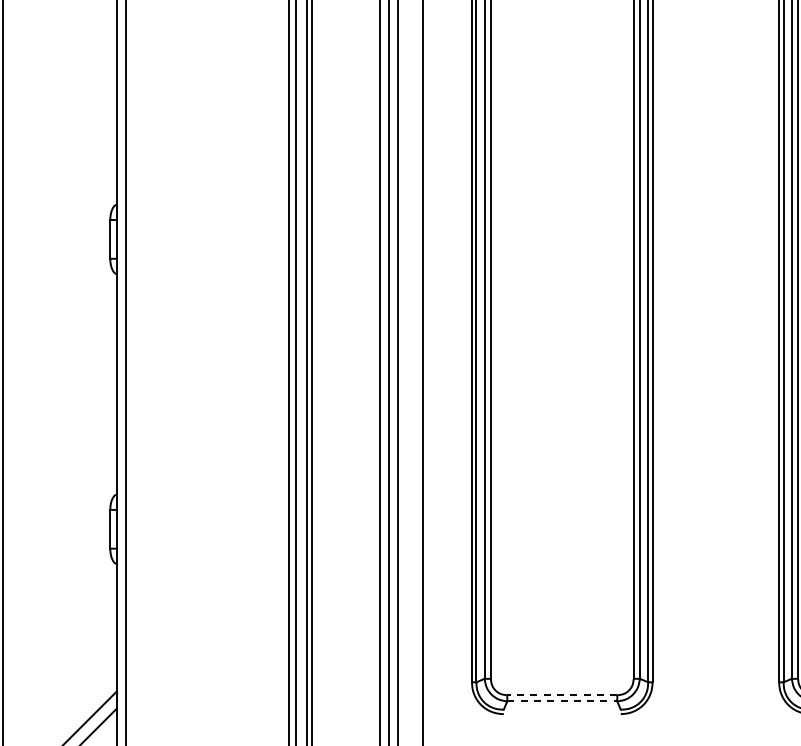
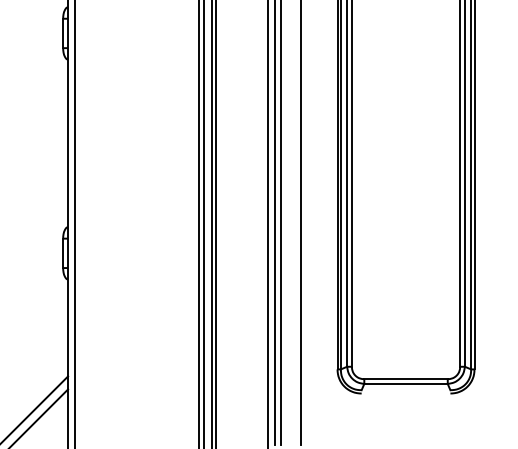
line: (562, 695) -> (406, 379), dashed -> solid
line: (562, 701) -> (406, 383), dashed -> solid

